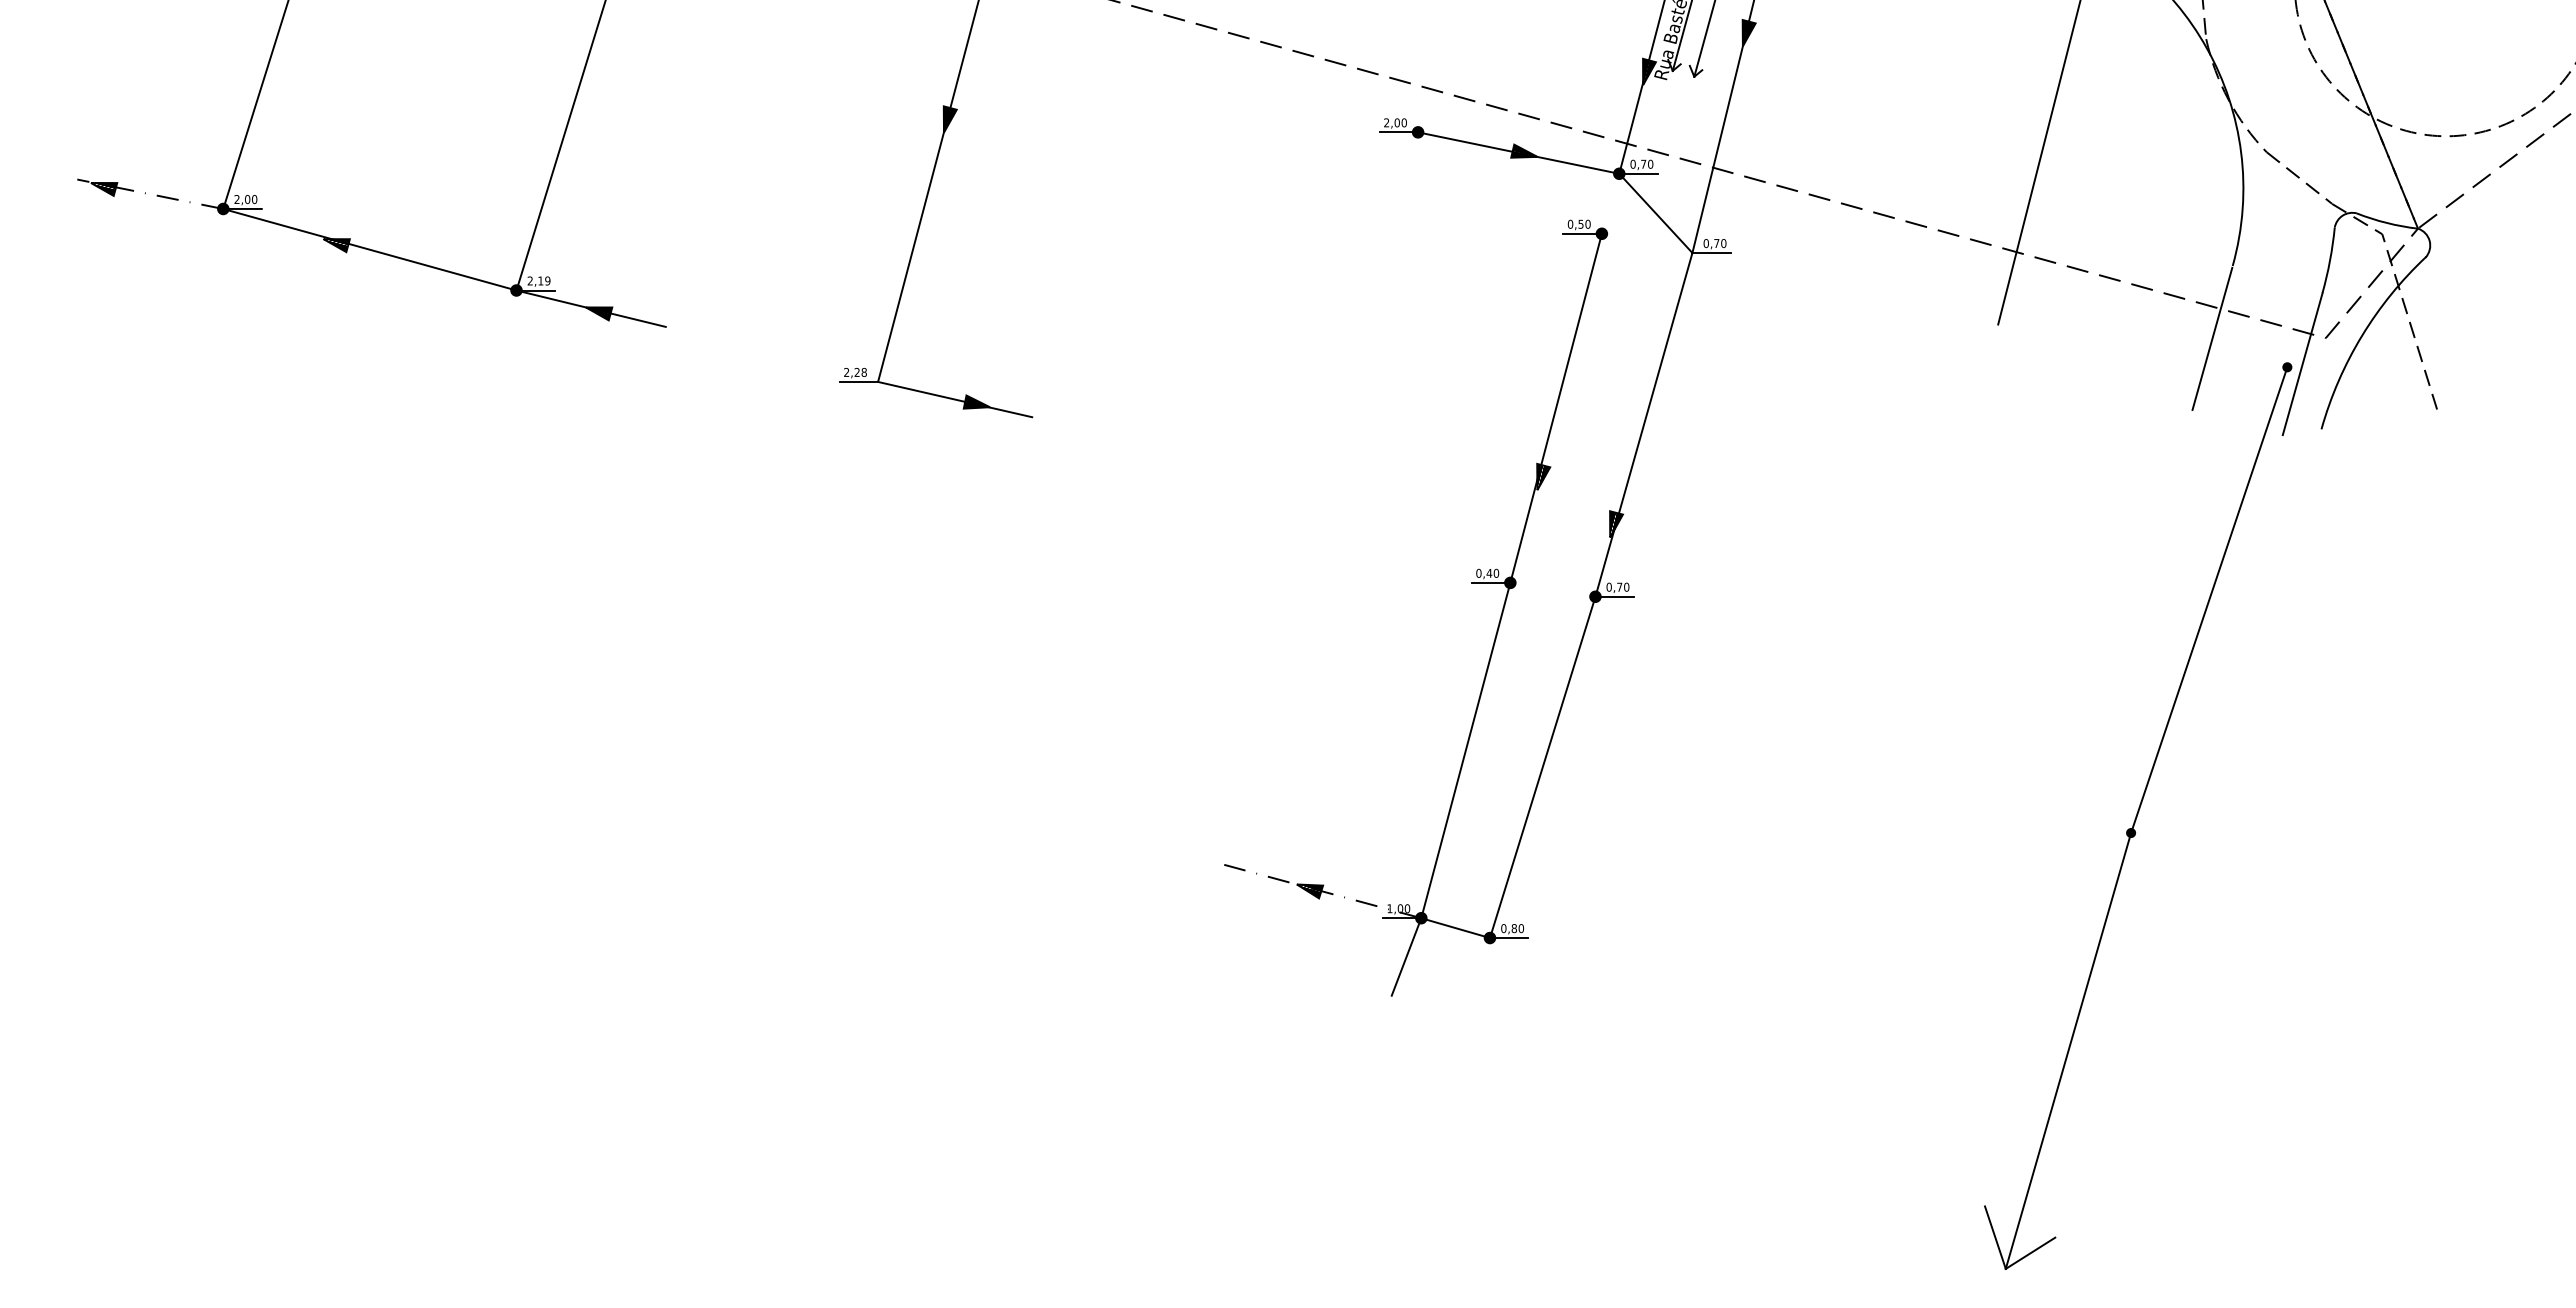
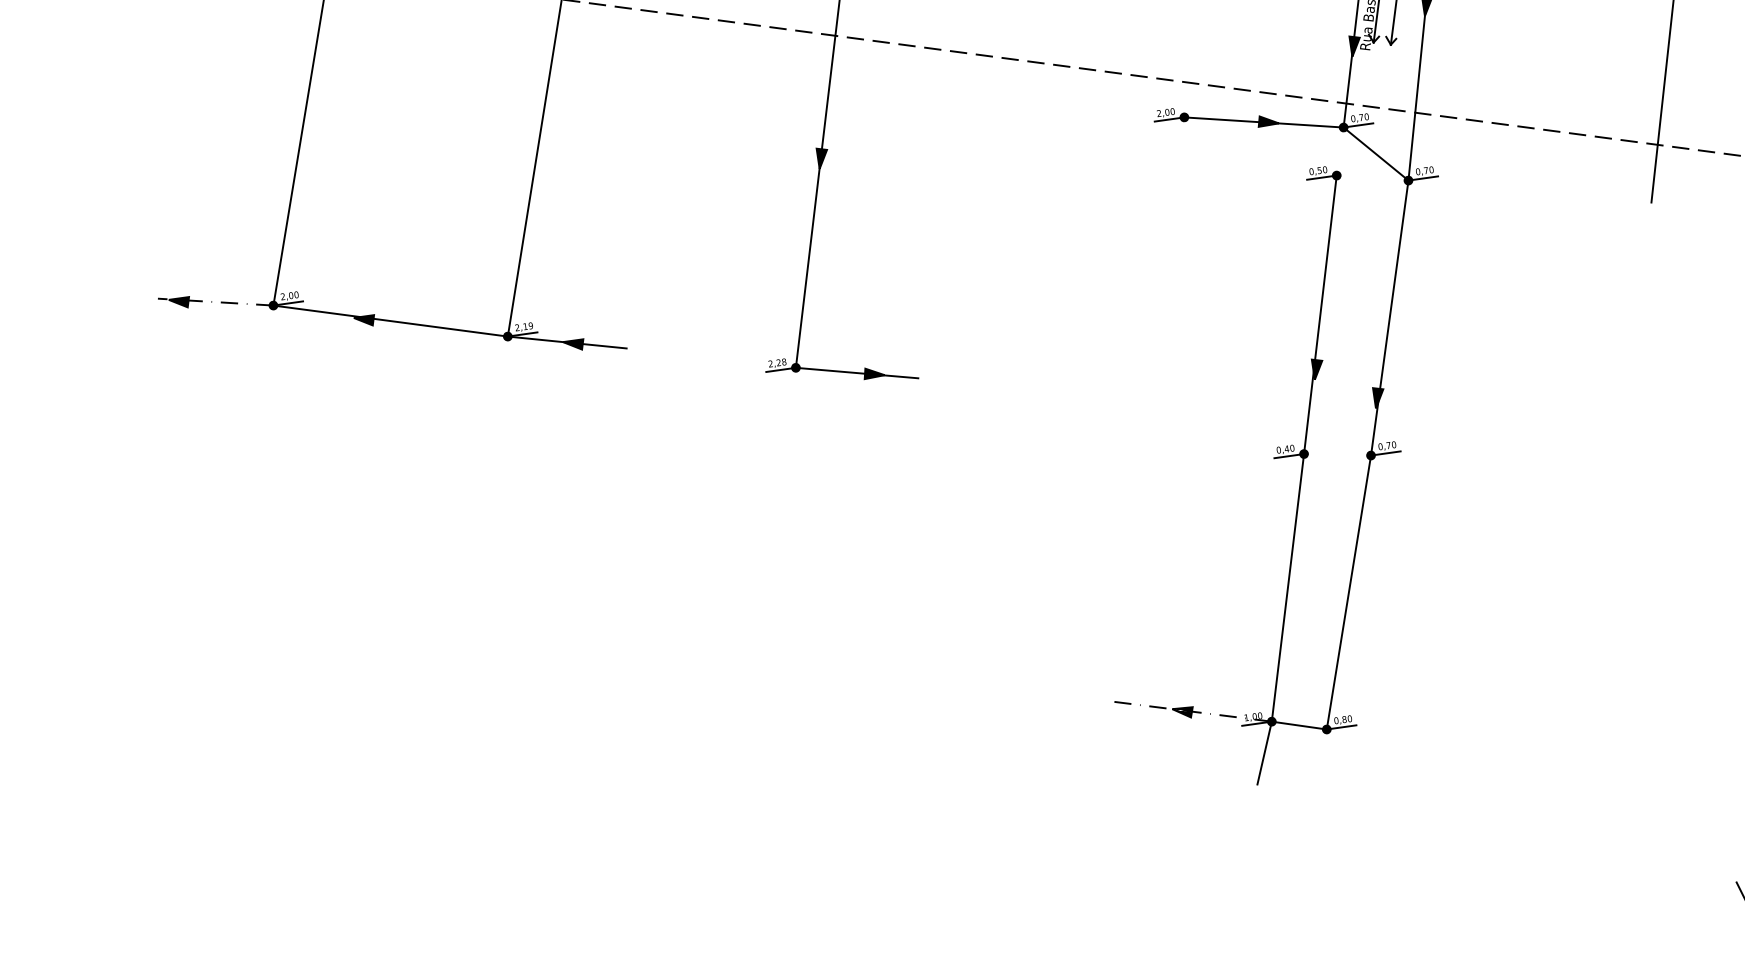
fill: (1692, 252) -> (1408, 180), added
fill: (877, 381) -> (795, 367), added

